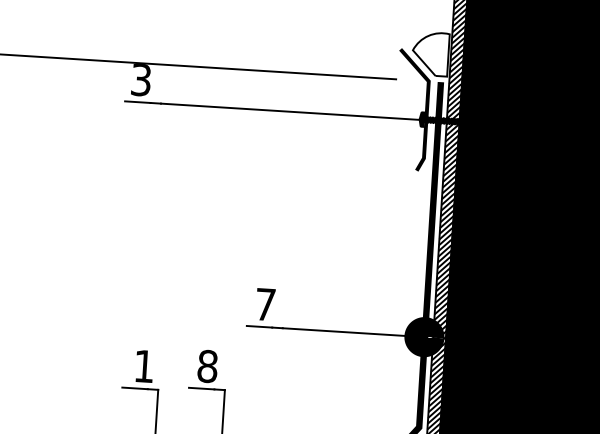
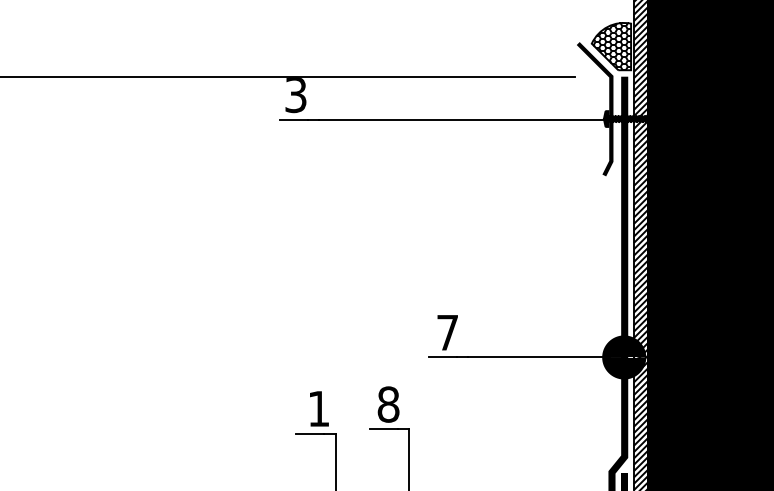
hatch: (431, 54) -> (612, 46), added

